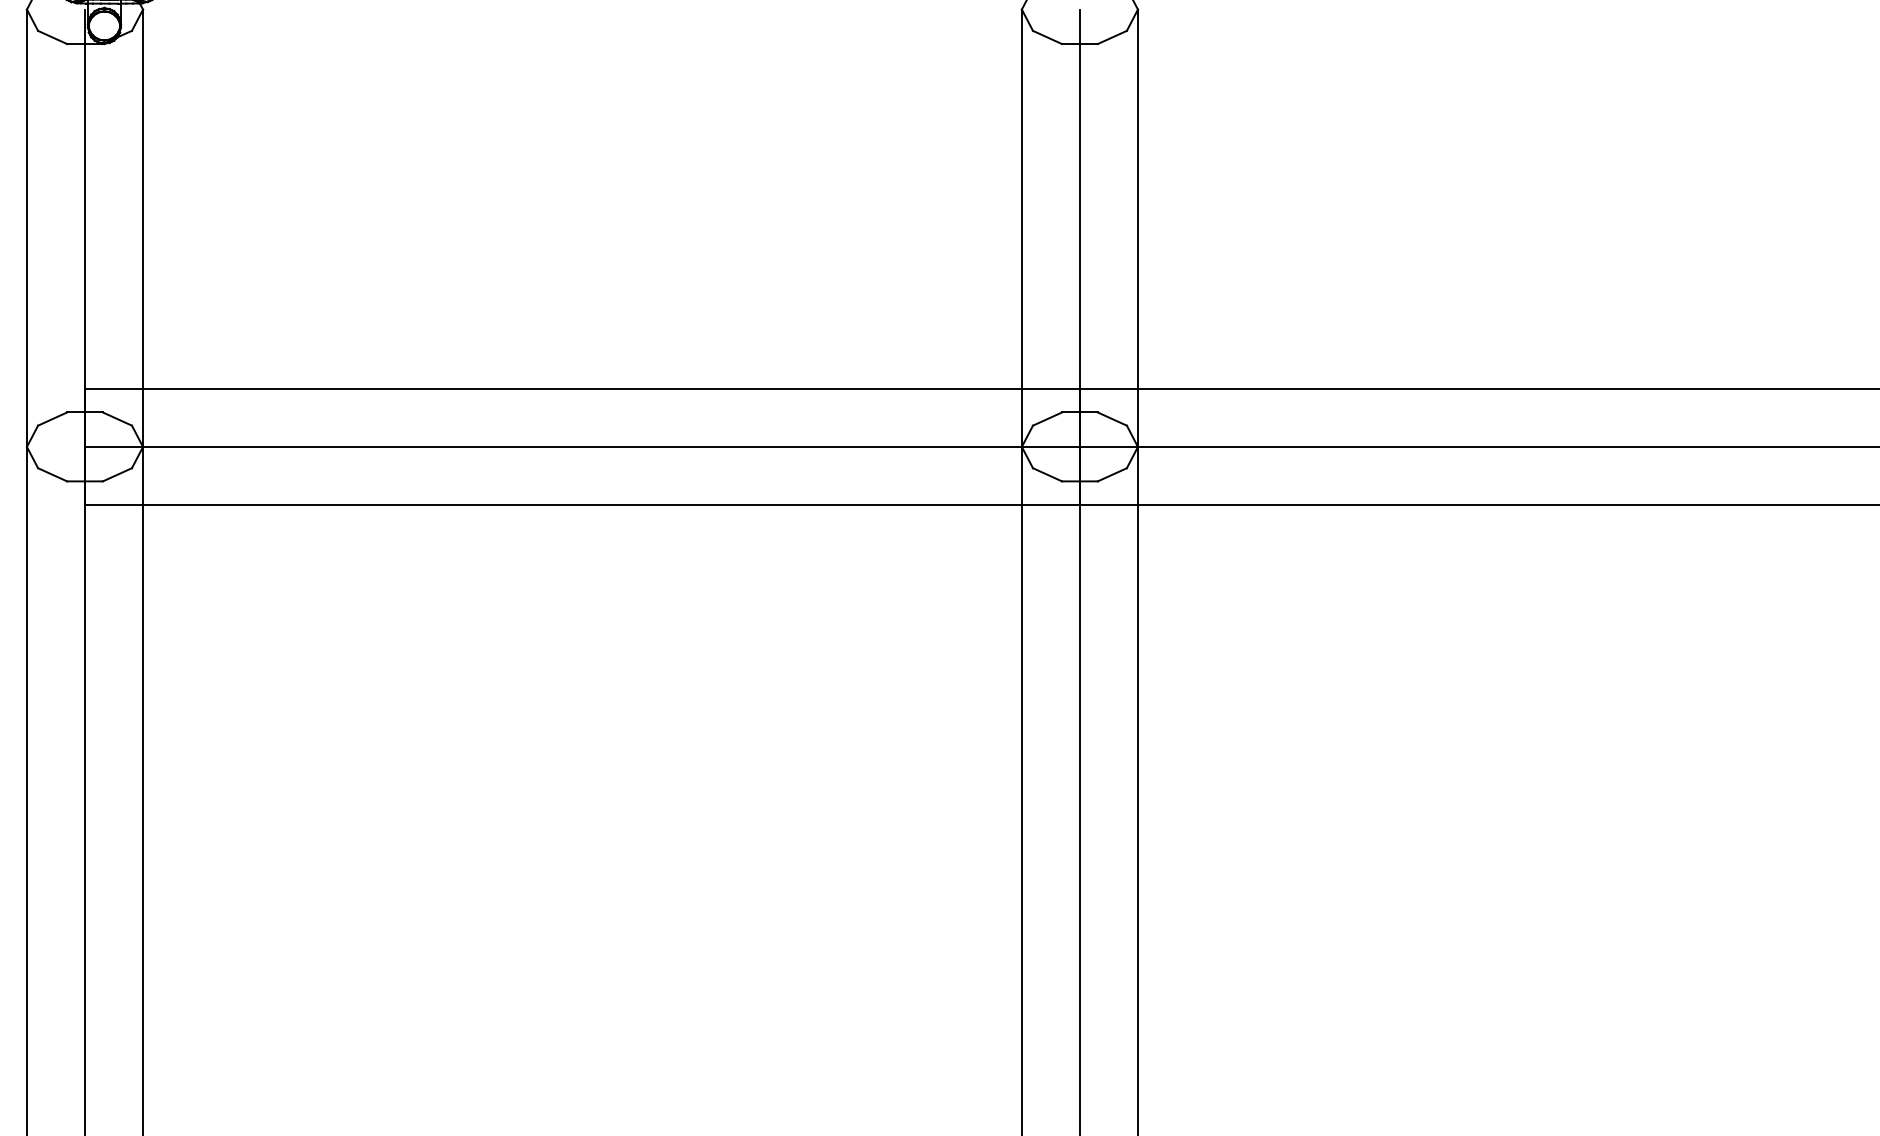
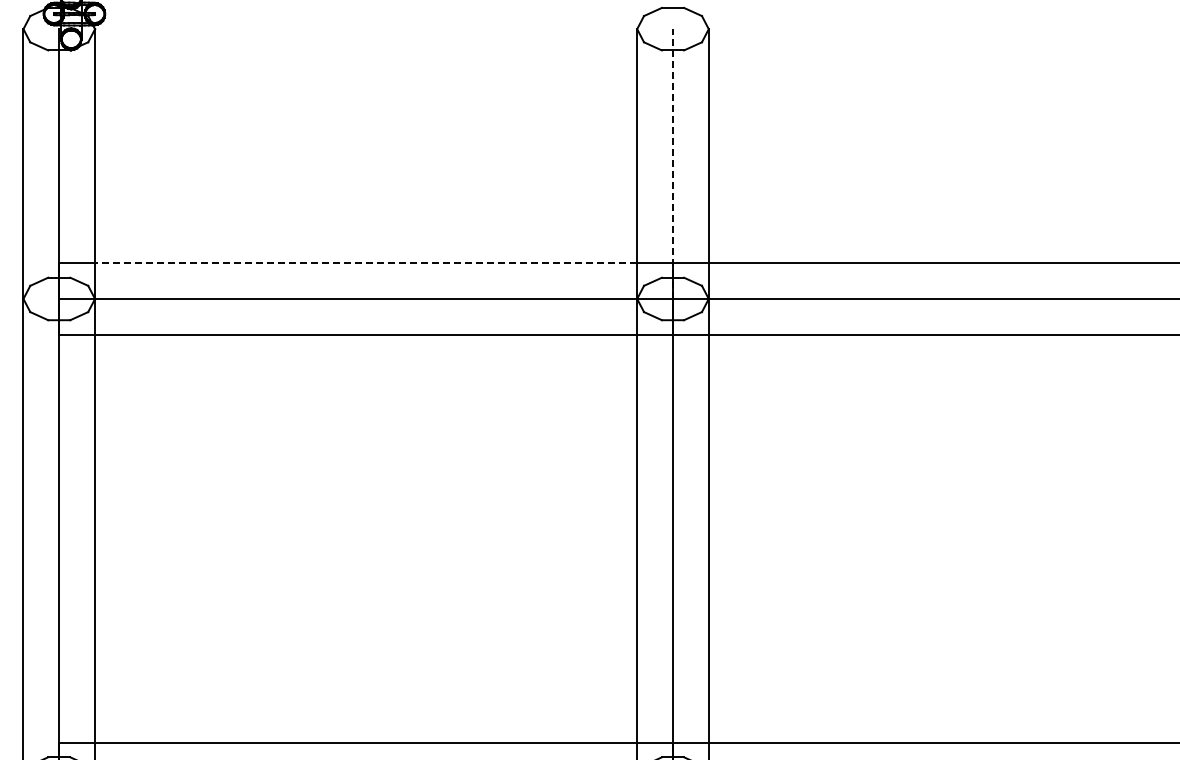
line: (1079, 228) -> (672, 164), solid -> dashed
line: (581, 389) -> (365, 263), solid -> dashed

